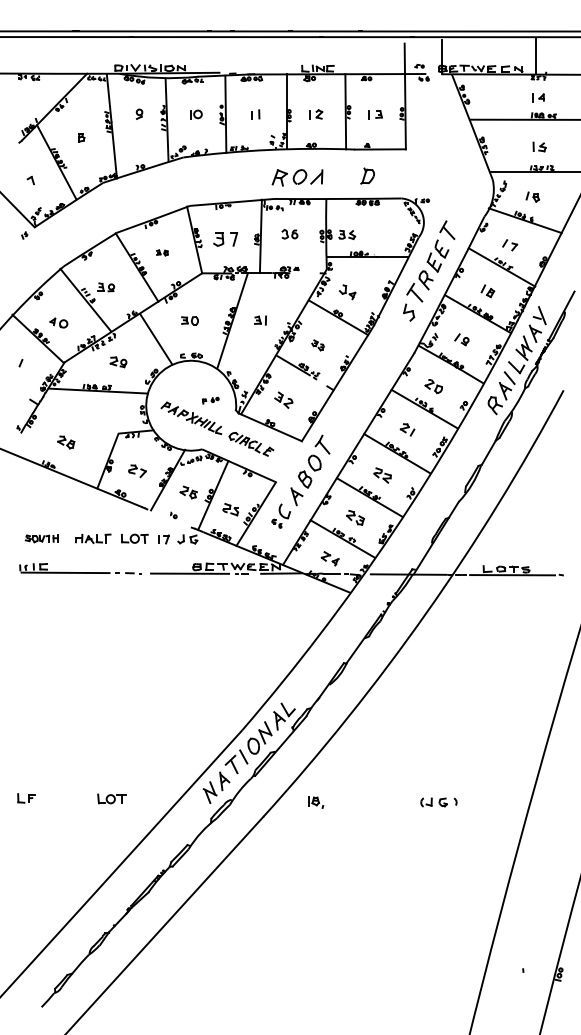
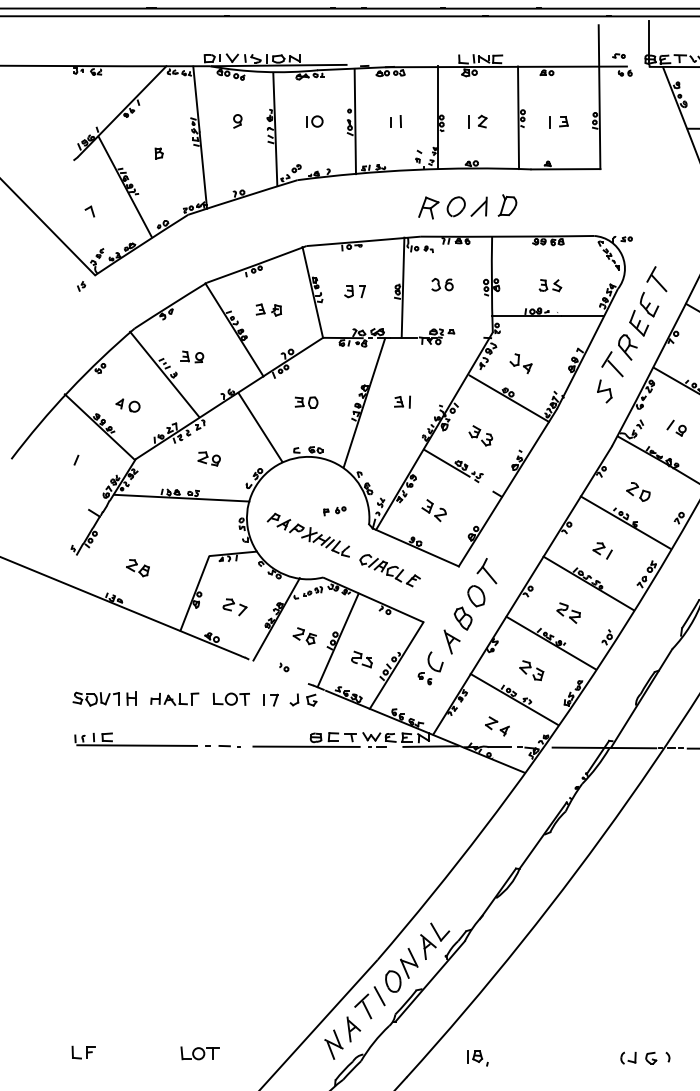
part: (367, 175) -> (507, 204), moved
part: (347, 234) -> (550, 285), moved
part: (225, 239) -> (354, 291), size x0.62
part: (162, 252) -> (269, 309), size x1.67
part: (317, 345) -> (480, 436), size x1.43
part: (41, 538) -> (104, 698), size x1.43

